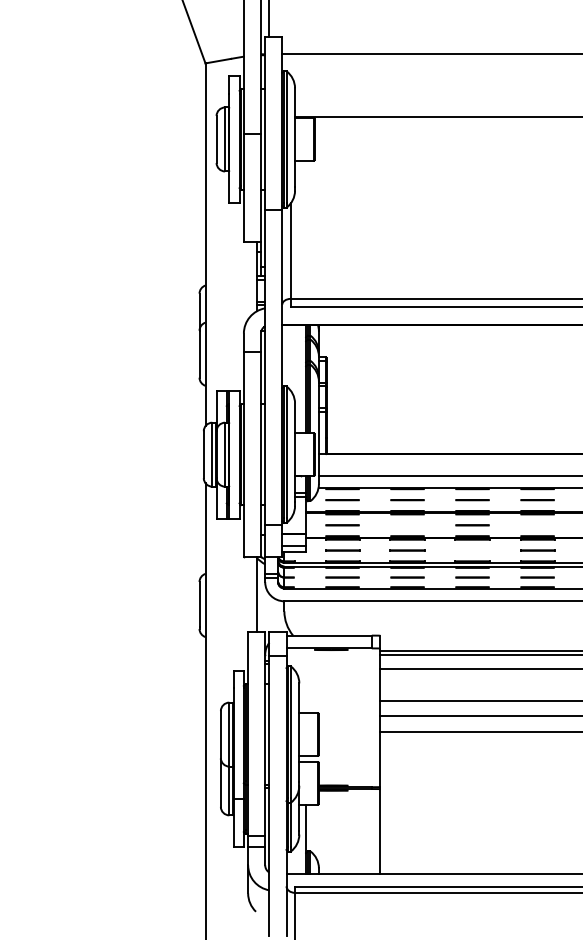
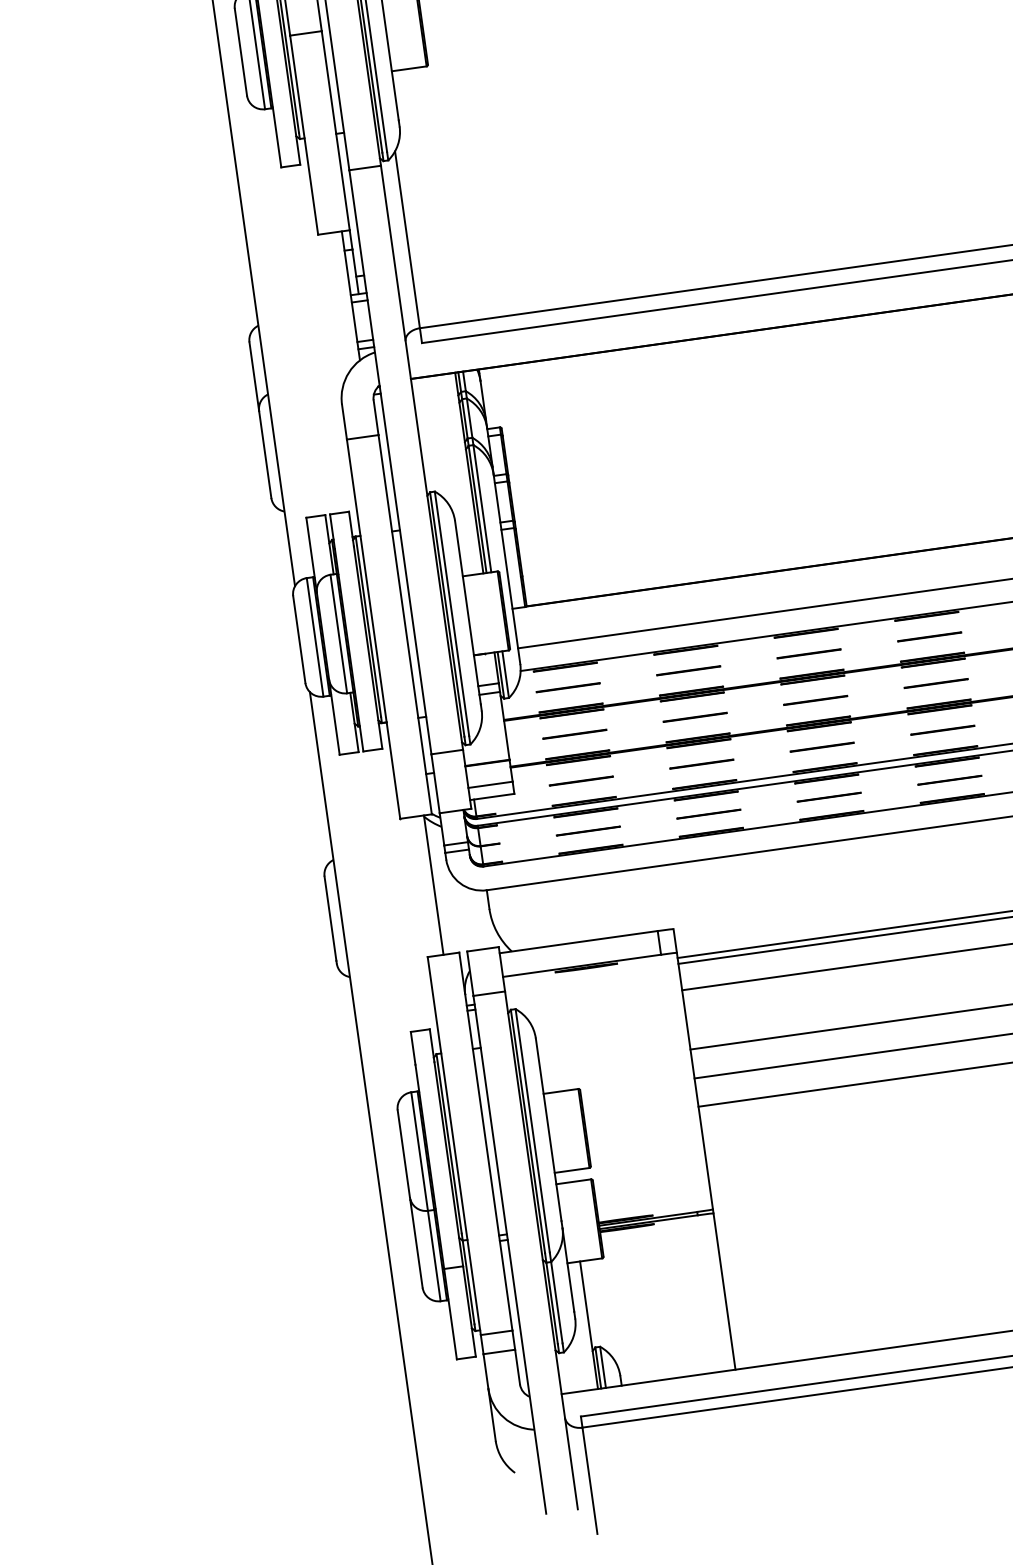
line: (407, 525) -> (695, 717), added
line: (537, 525) -> (936, 683), added
line: (472, 550) -> (822, 747), added

